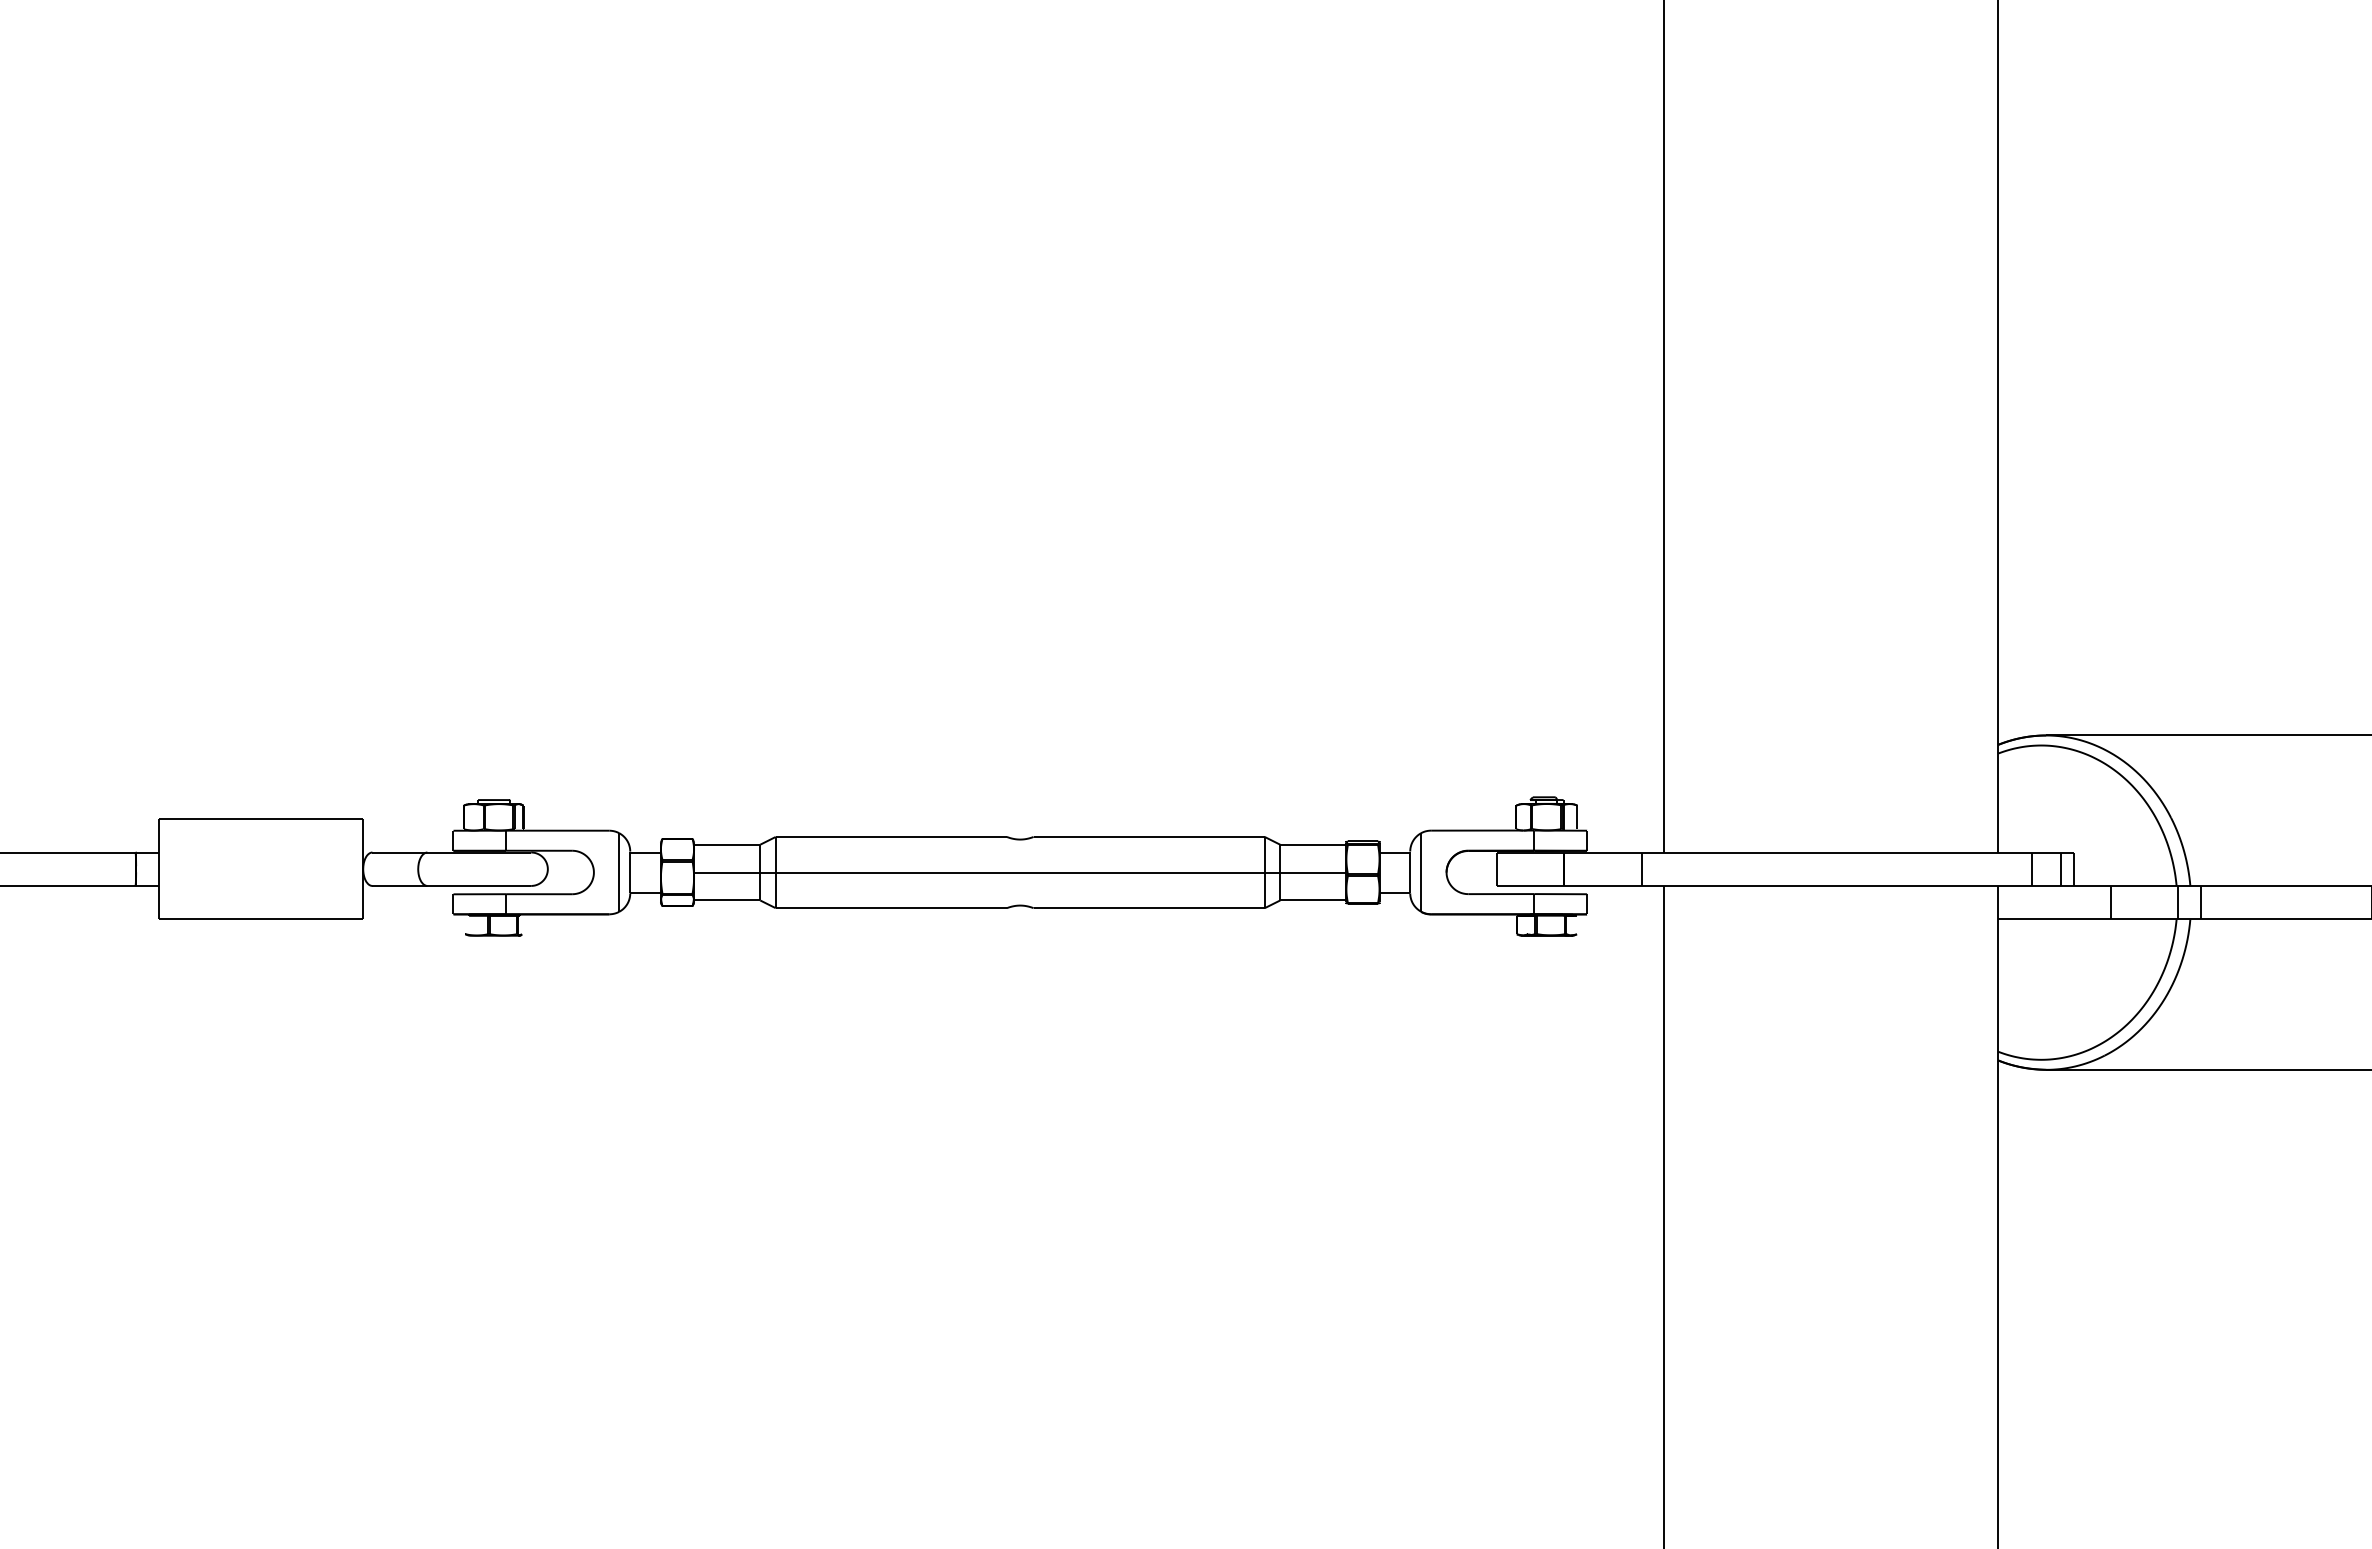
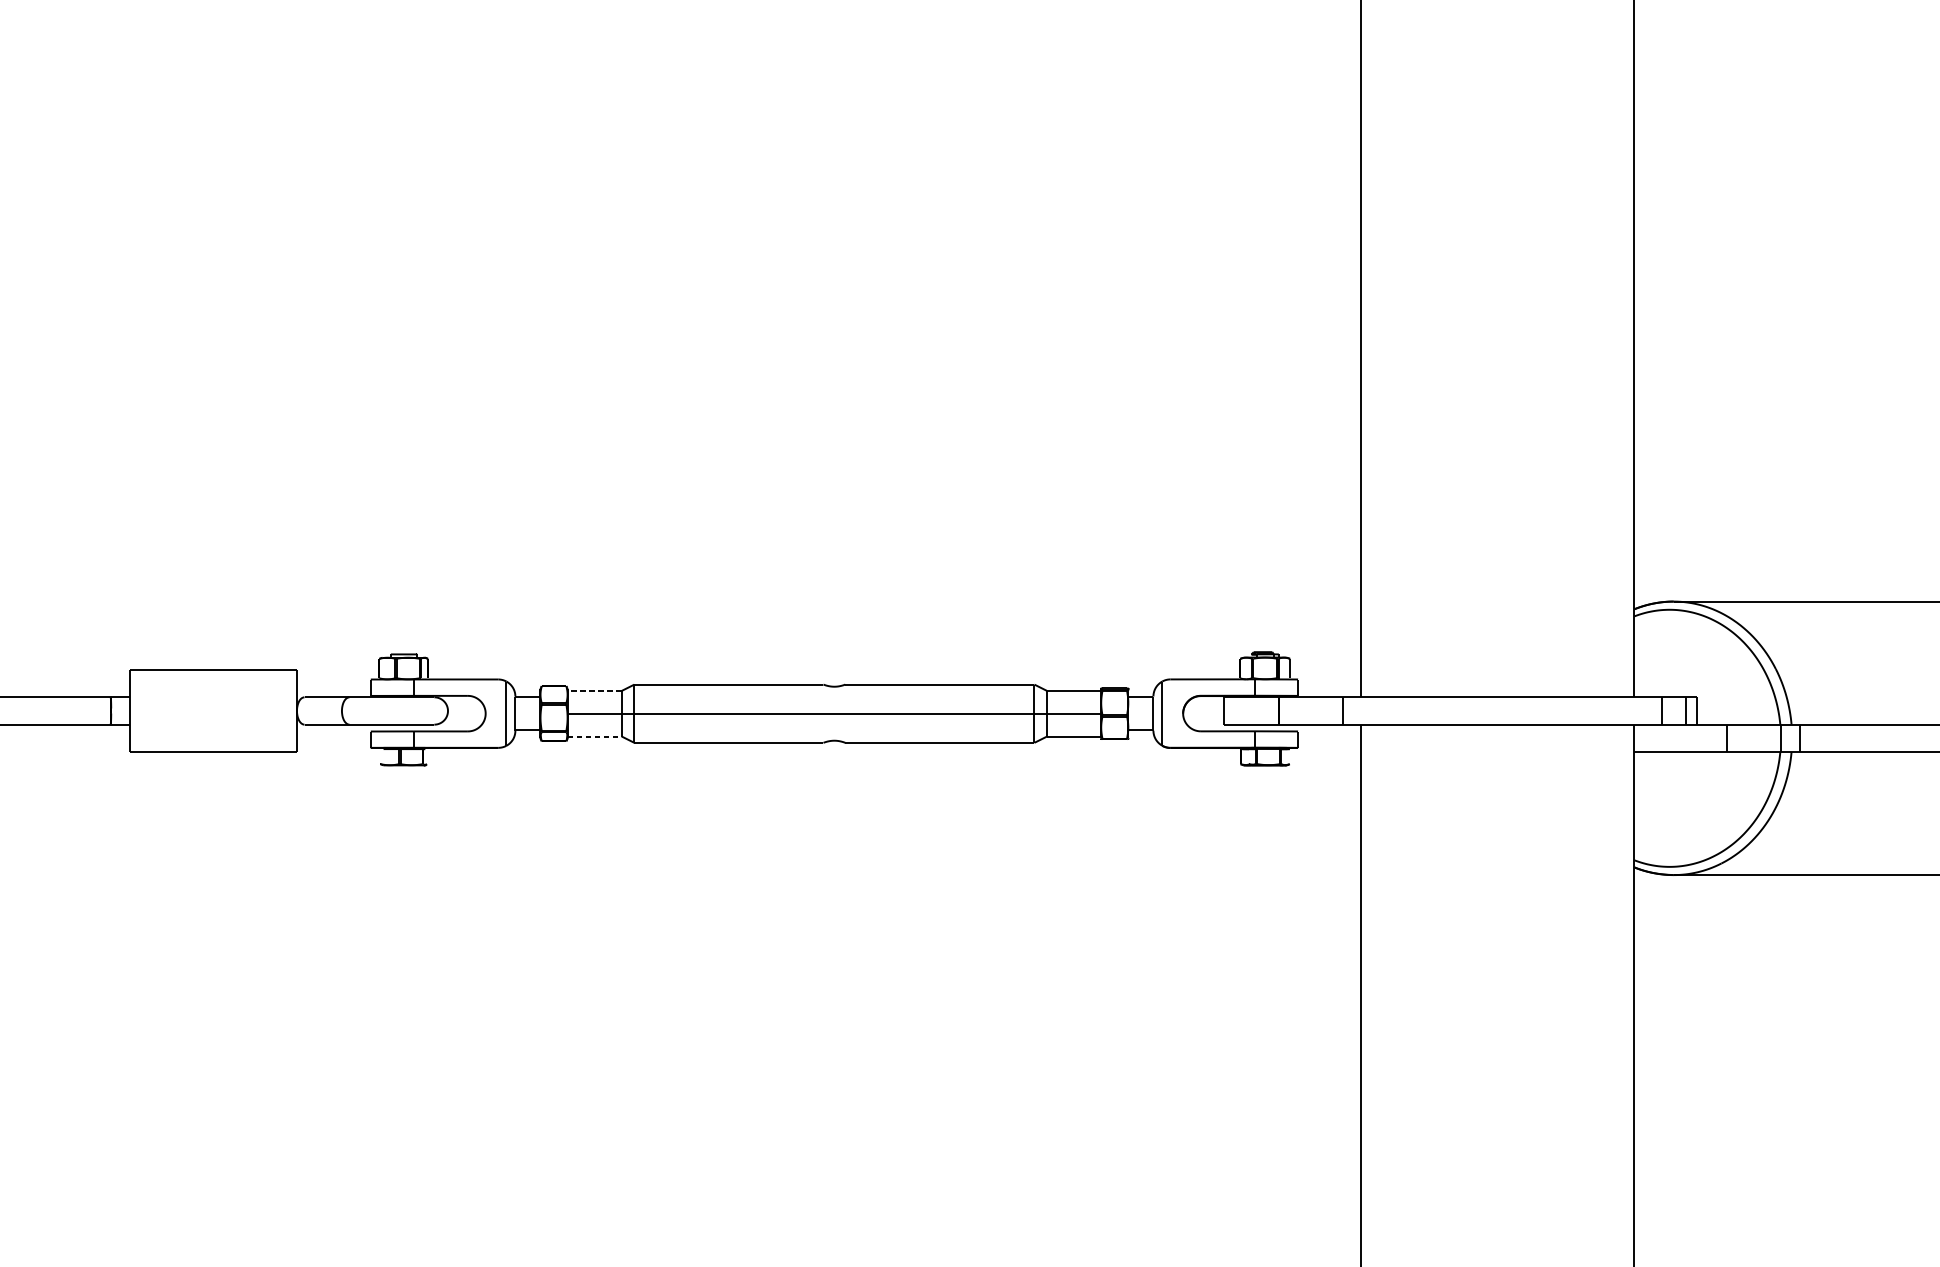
line: (727, 844) -> (594, 690), solid -> dashed
line: (727, 900) -> (594, 736), solid -> dashed

